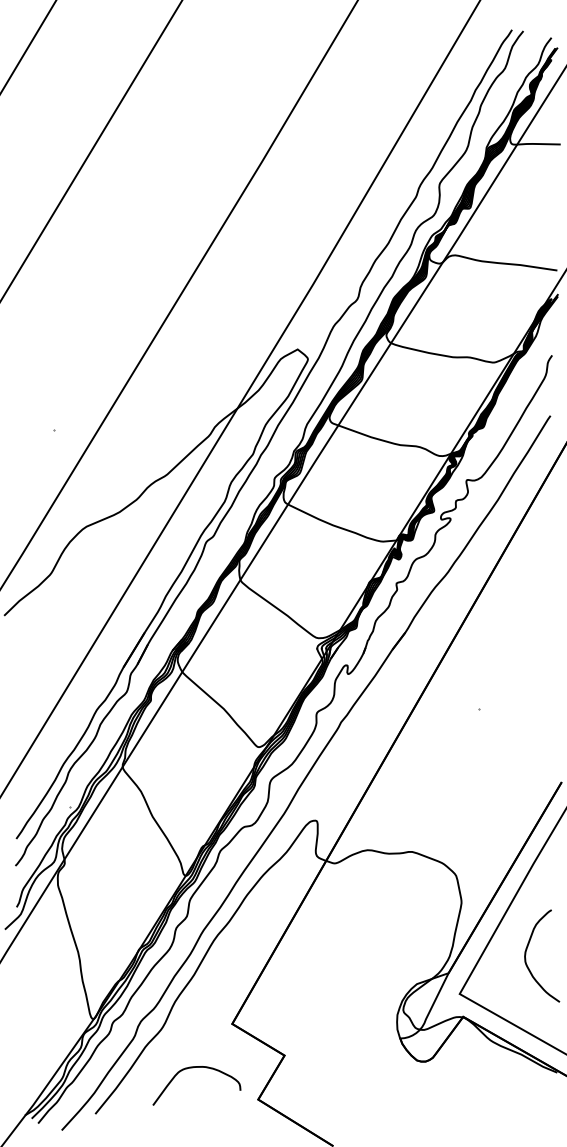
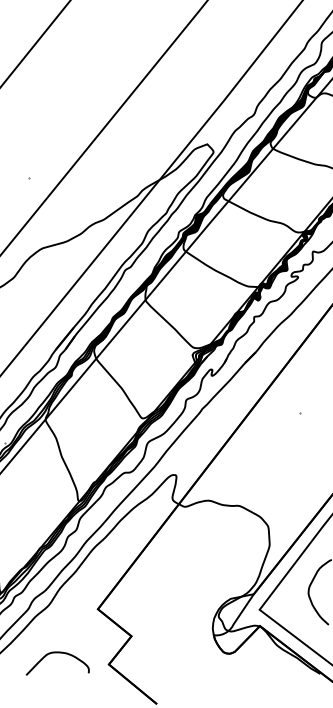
curve: (193, 1068) -> (58, 653), moved

